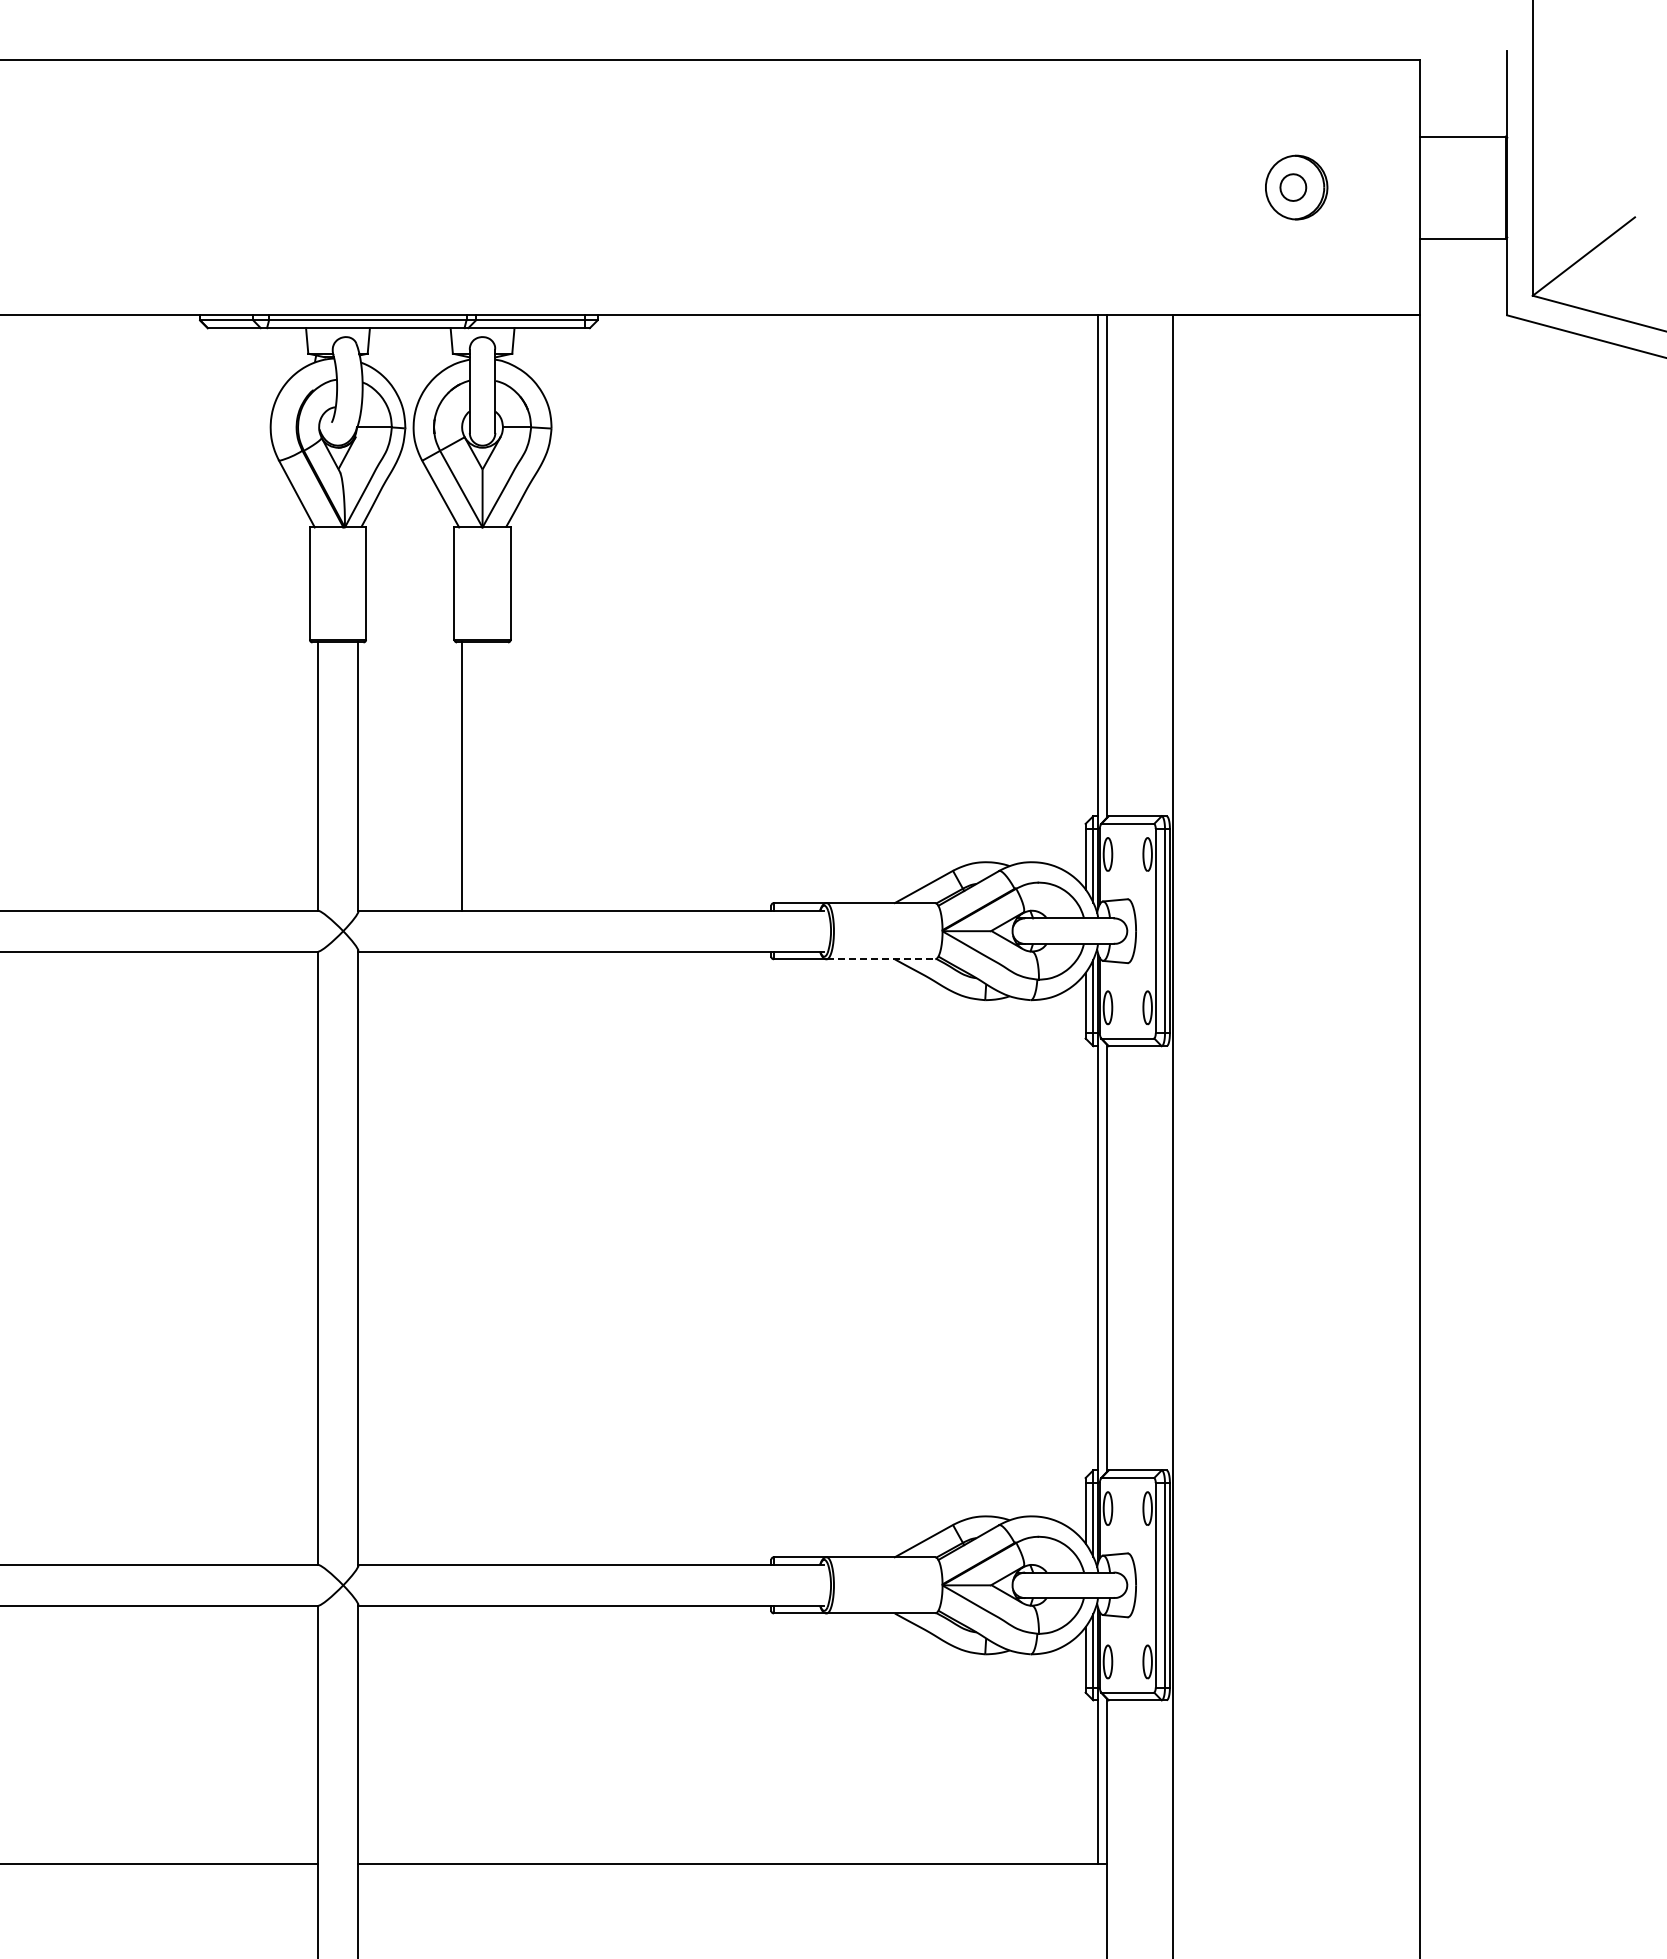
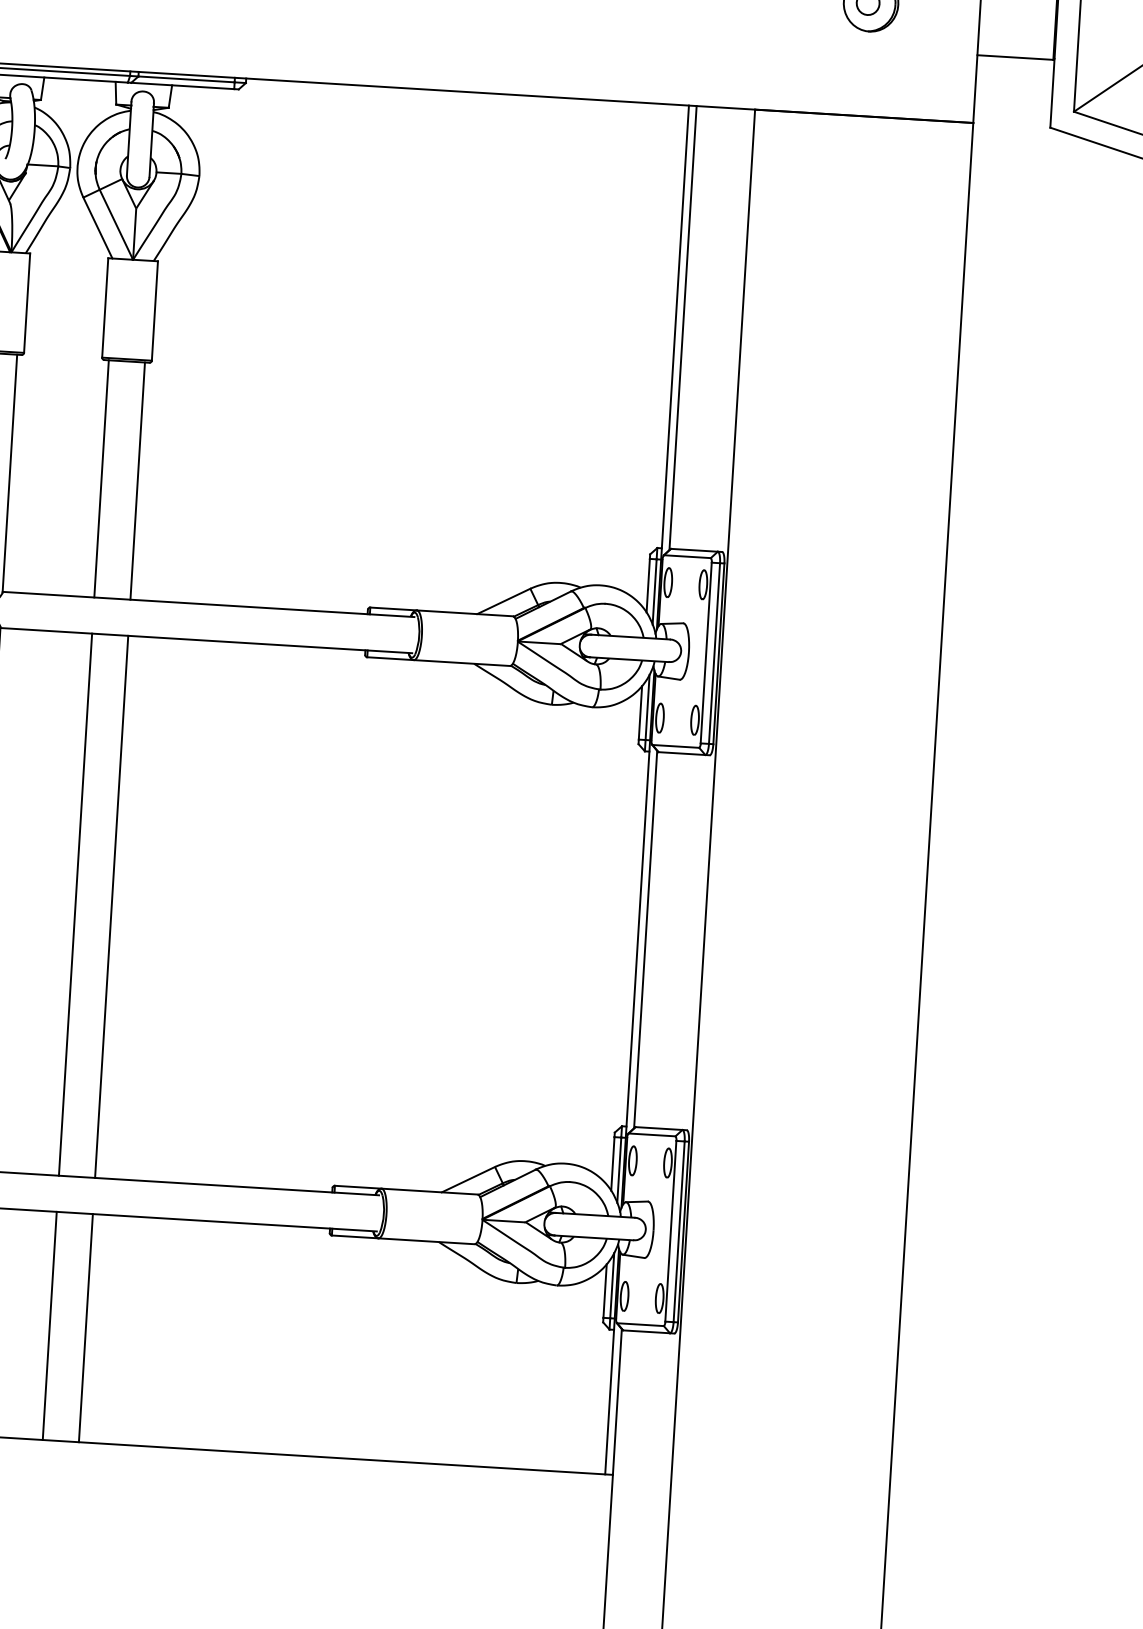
line: (503, 776) -> (138, 481), added
line: (881, 959) -> (462, 663), dashed -> solid
line: (462, 1257) -> (75, 904), added
line: (503, 1257) -> (112, 906), added
line: (462, 1734) -> (50, 1325), added
line: (503, 1734) -> (86, 1327), added

